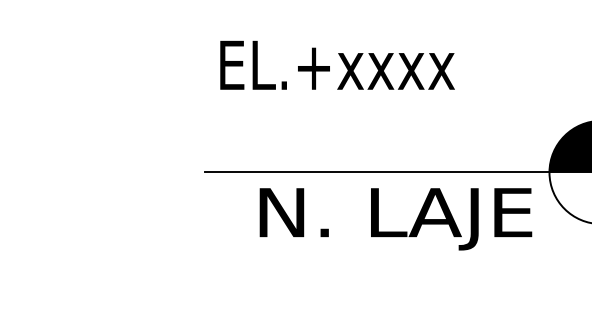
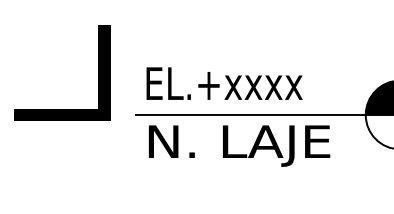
text: (337, 65) -> (224, 83), moved
line: (148, 108) -> (98, 72), added
text: (395, 218) -> (239, 145), moved

